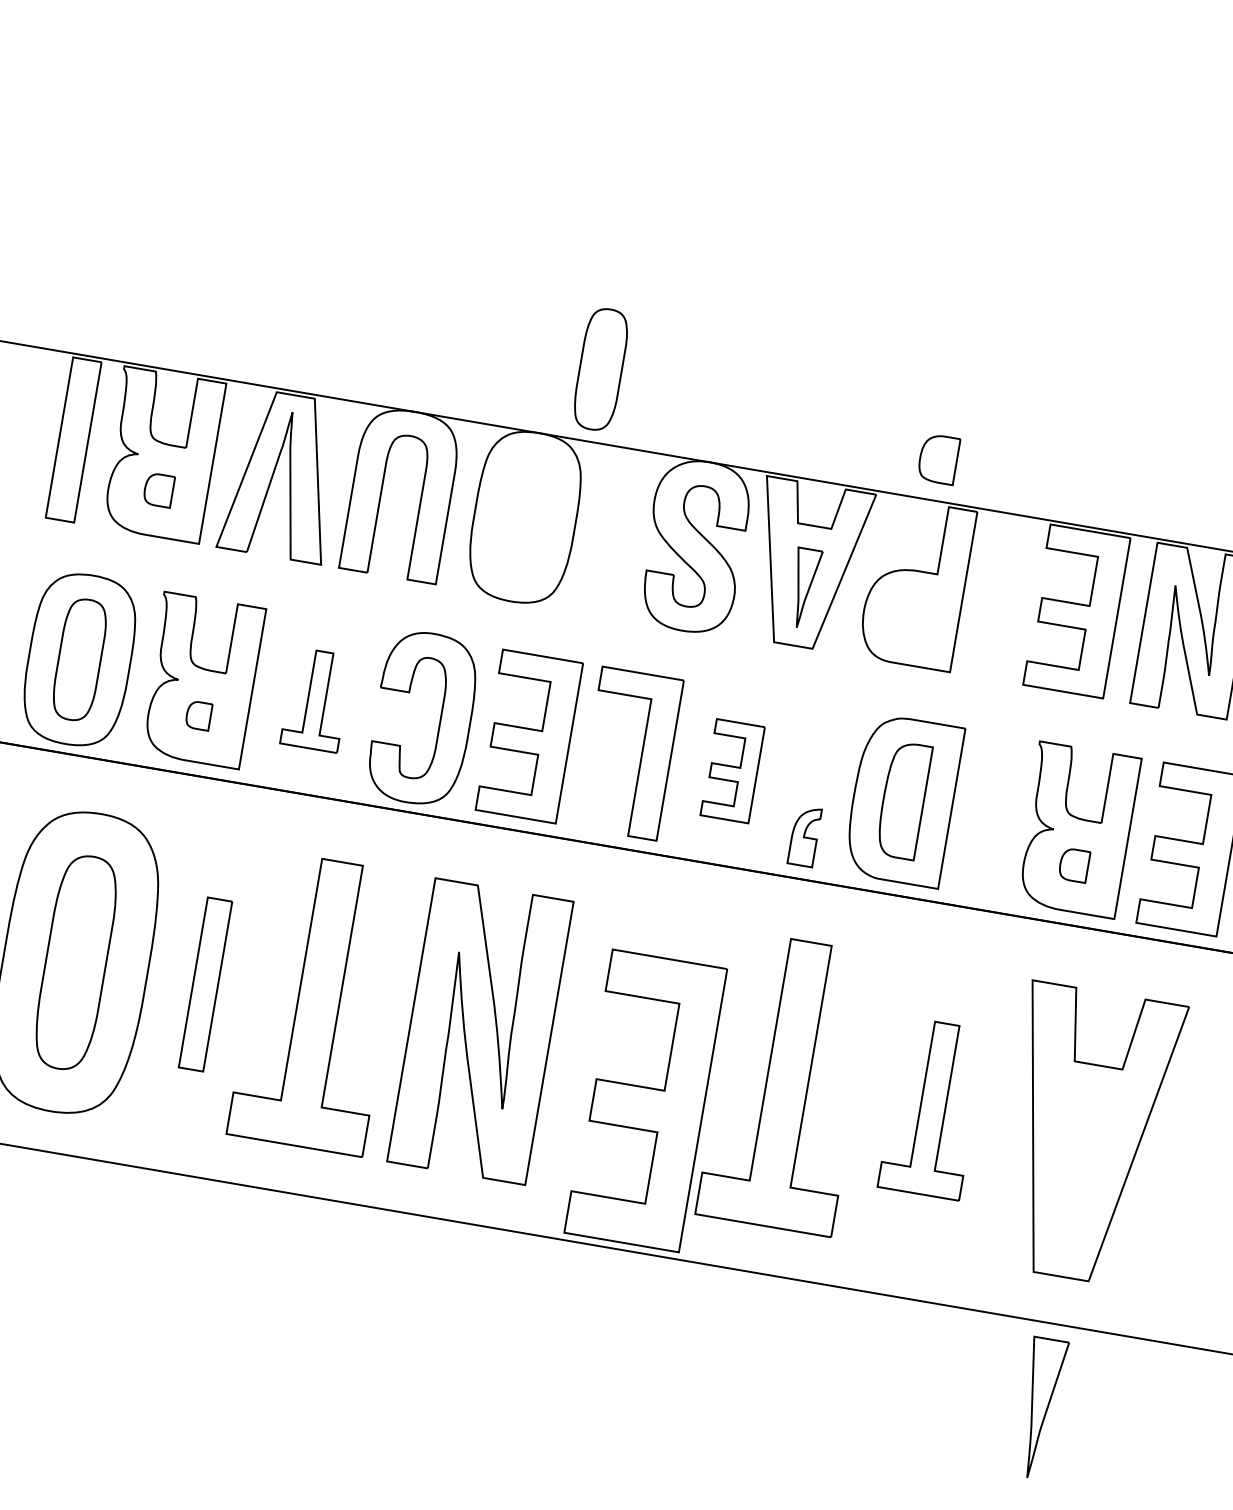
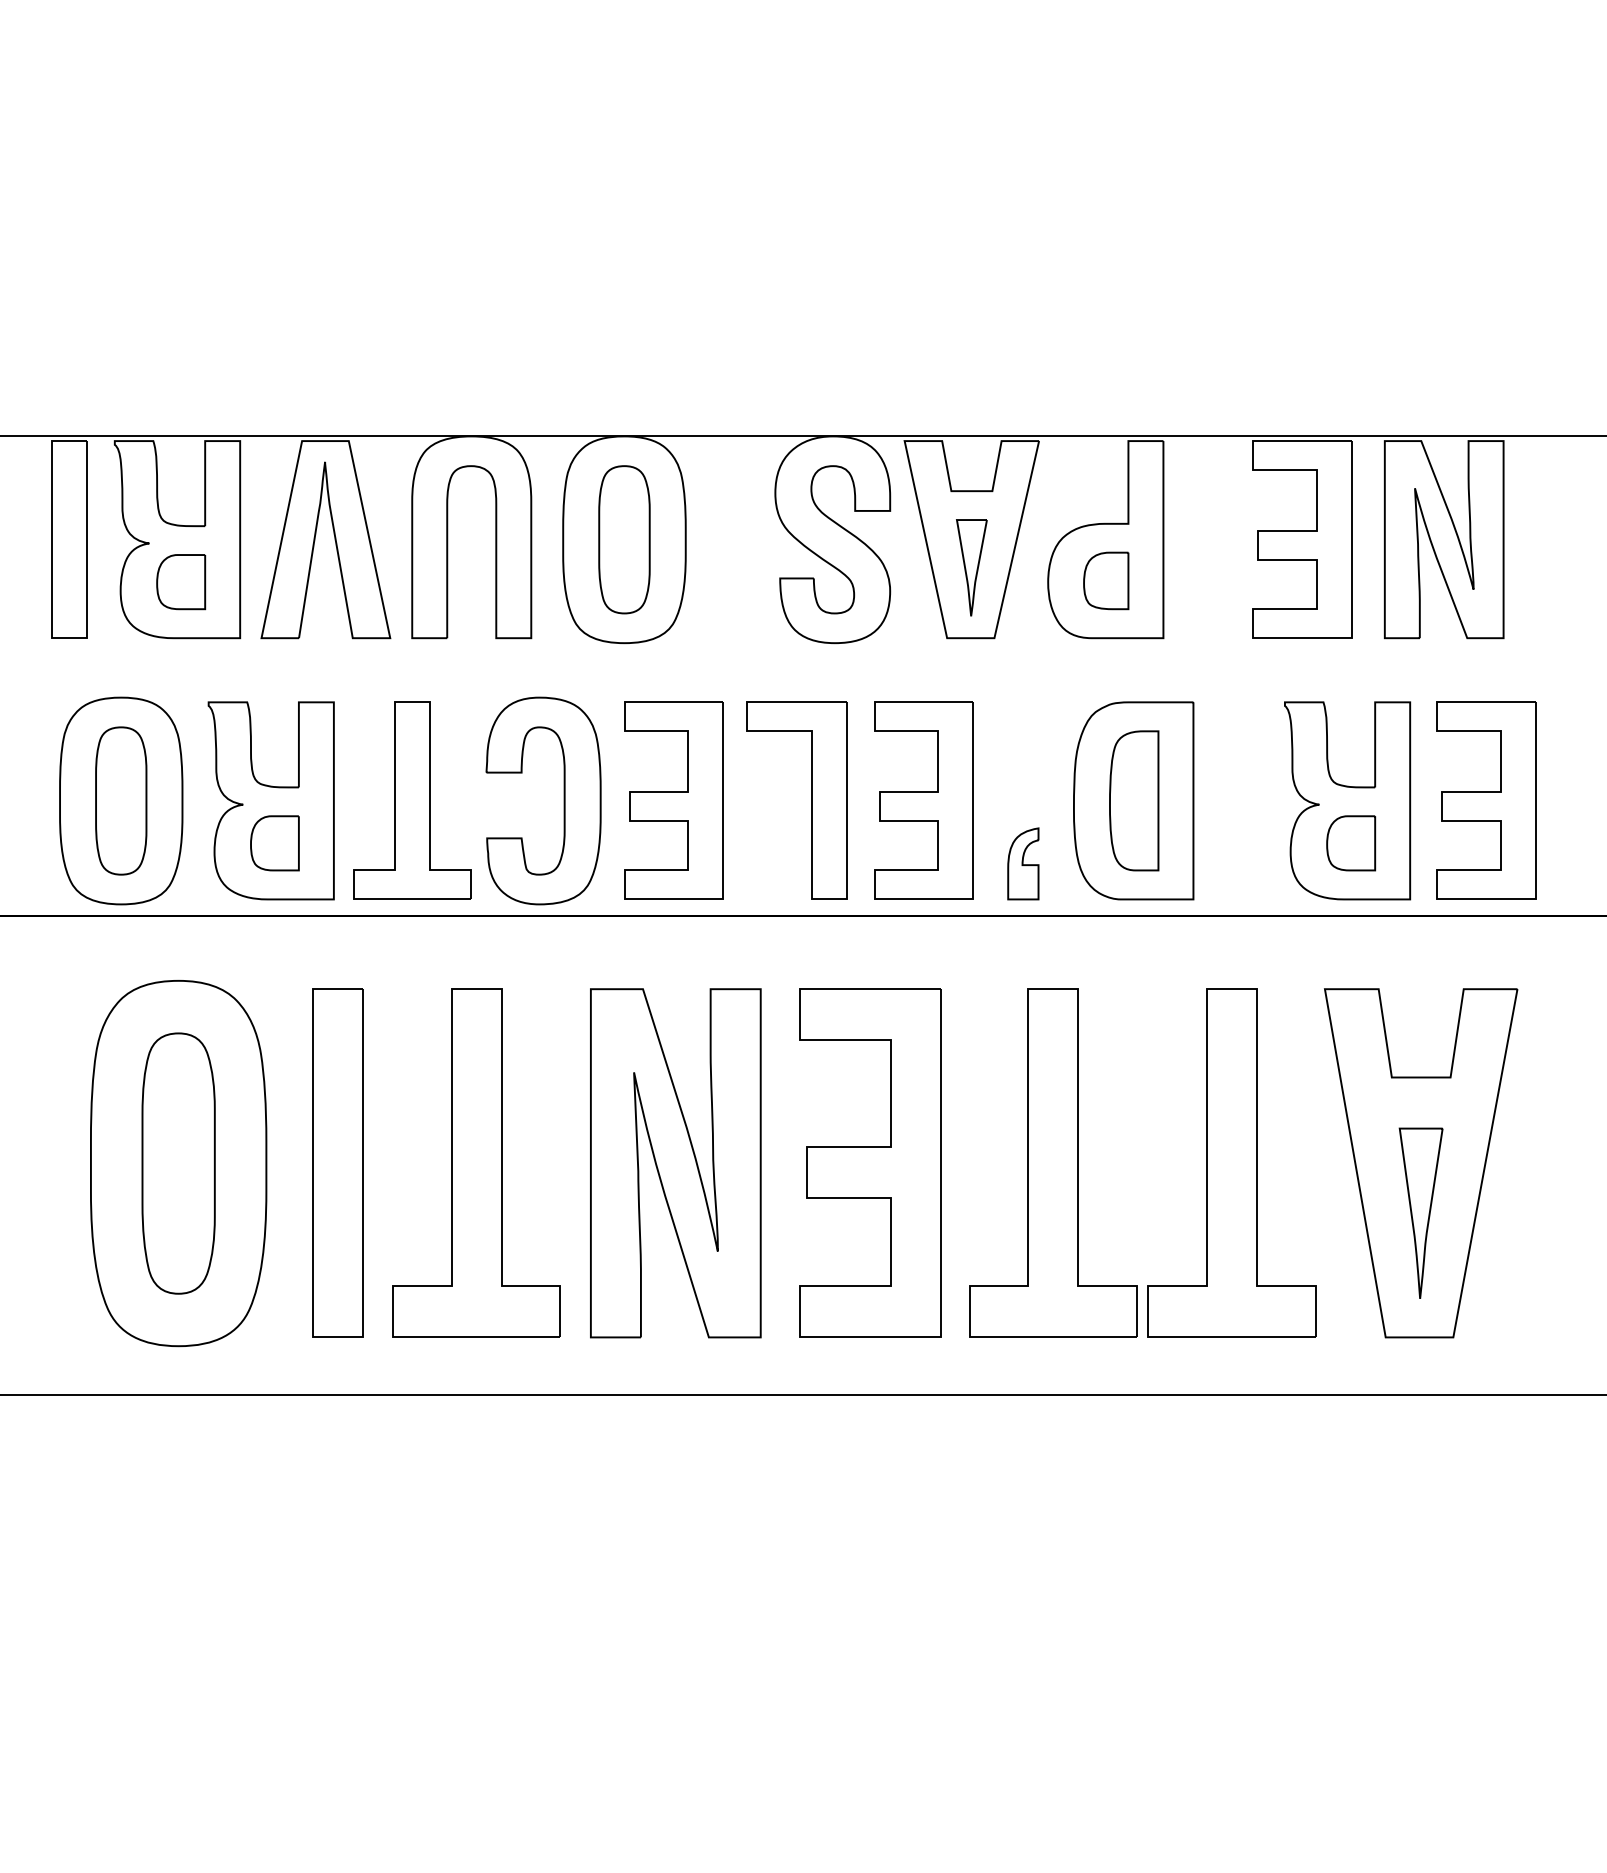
part: (600, 369) -> (624, 539), moved
part: (938, 458) -> (1106, 580), moved
part: (159, 490) -> (181, 582), size x1.43
part: (316, 699) -> (412, 800), size x1.67
part: (198, 715) -> (274, 843), size x1.67
part: (732, 770) -> (923, 800), size x1.67
part: (1074, 865) -> (1351, 843), size x1.43
part: (205, 983) -> (337, 1162), size x1.67
part: (645, 1100) -> (870, 1162), moved
part: (932, 1108) -> (1231, 1162), size x1.67
part: (1039, 1407) -> (1420, 1212), moved

